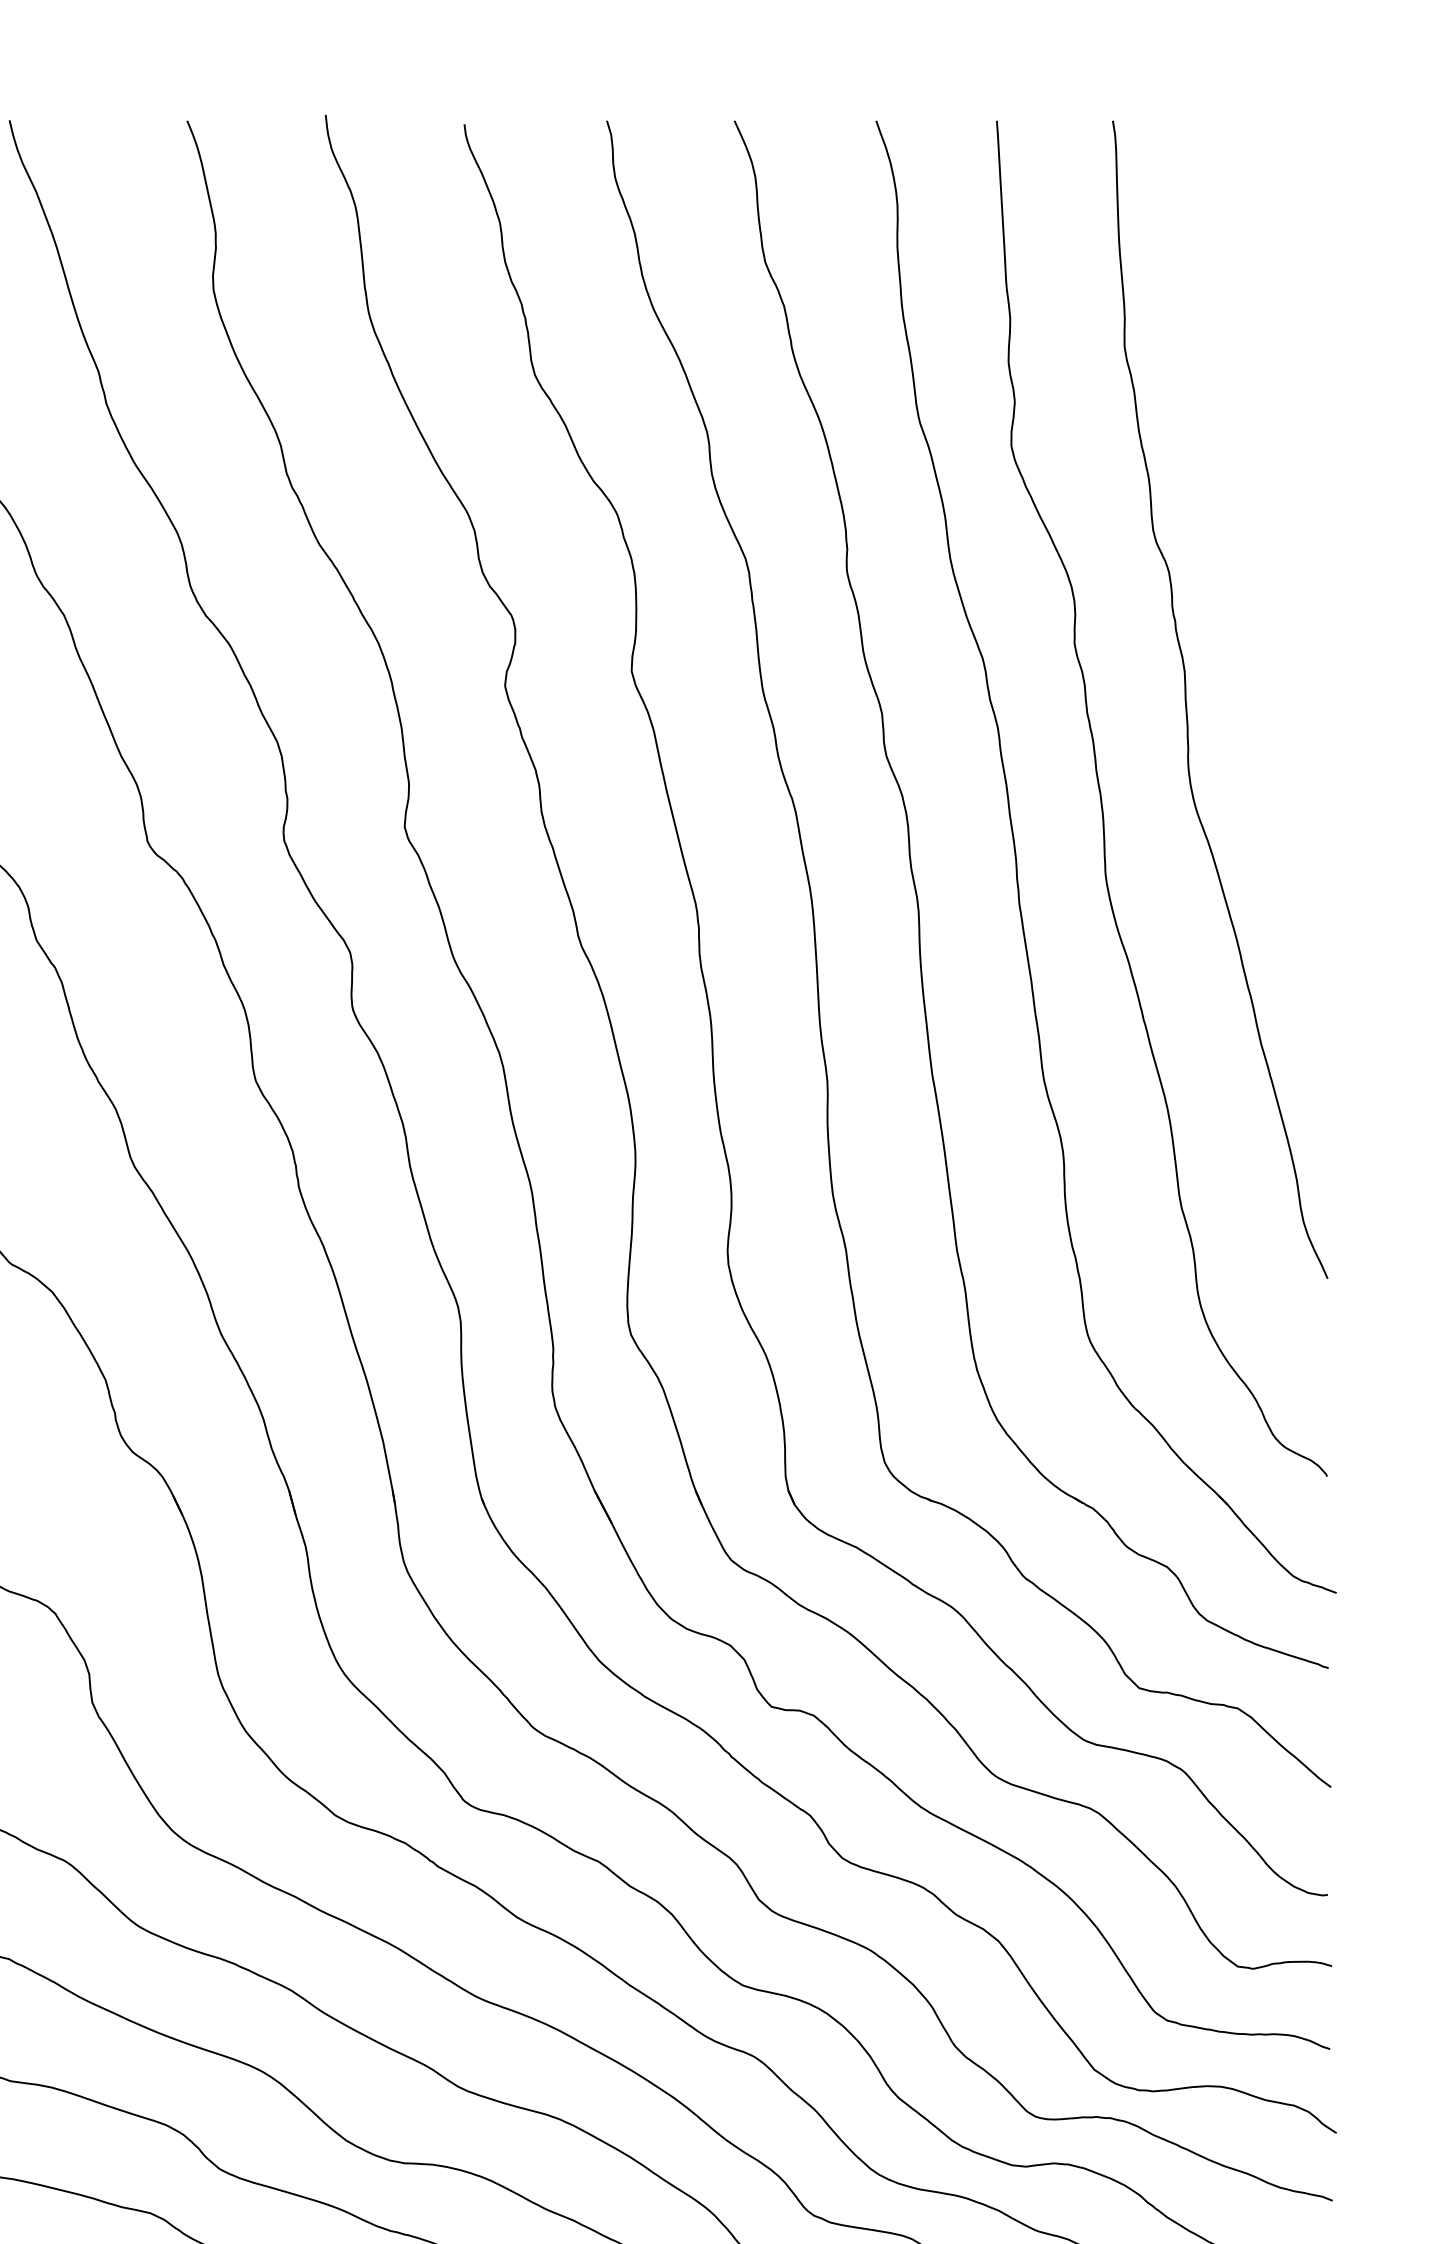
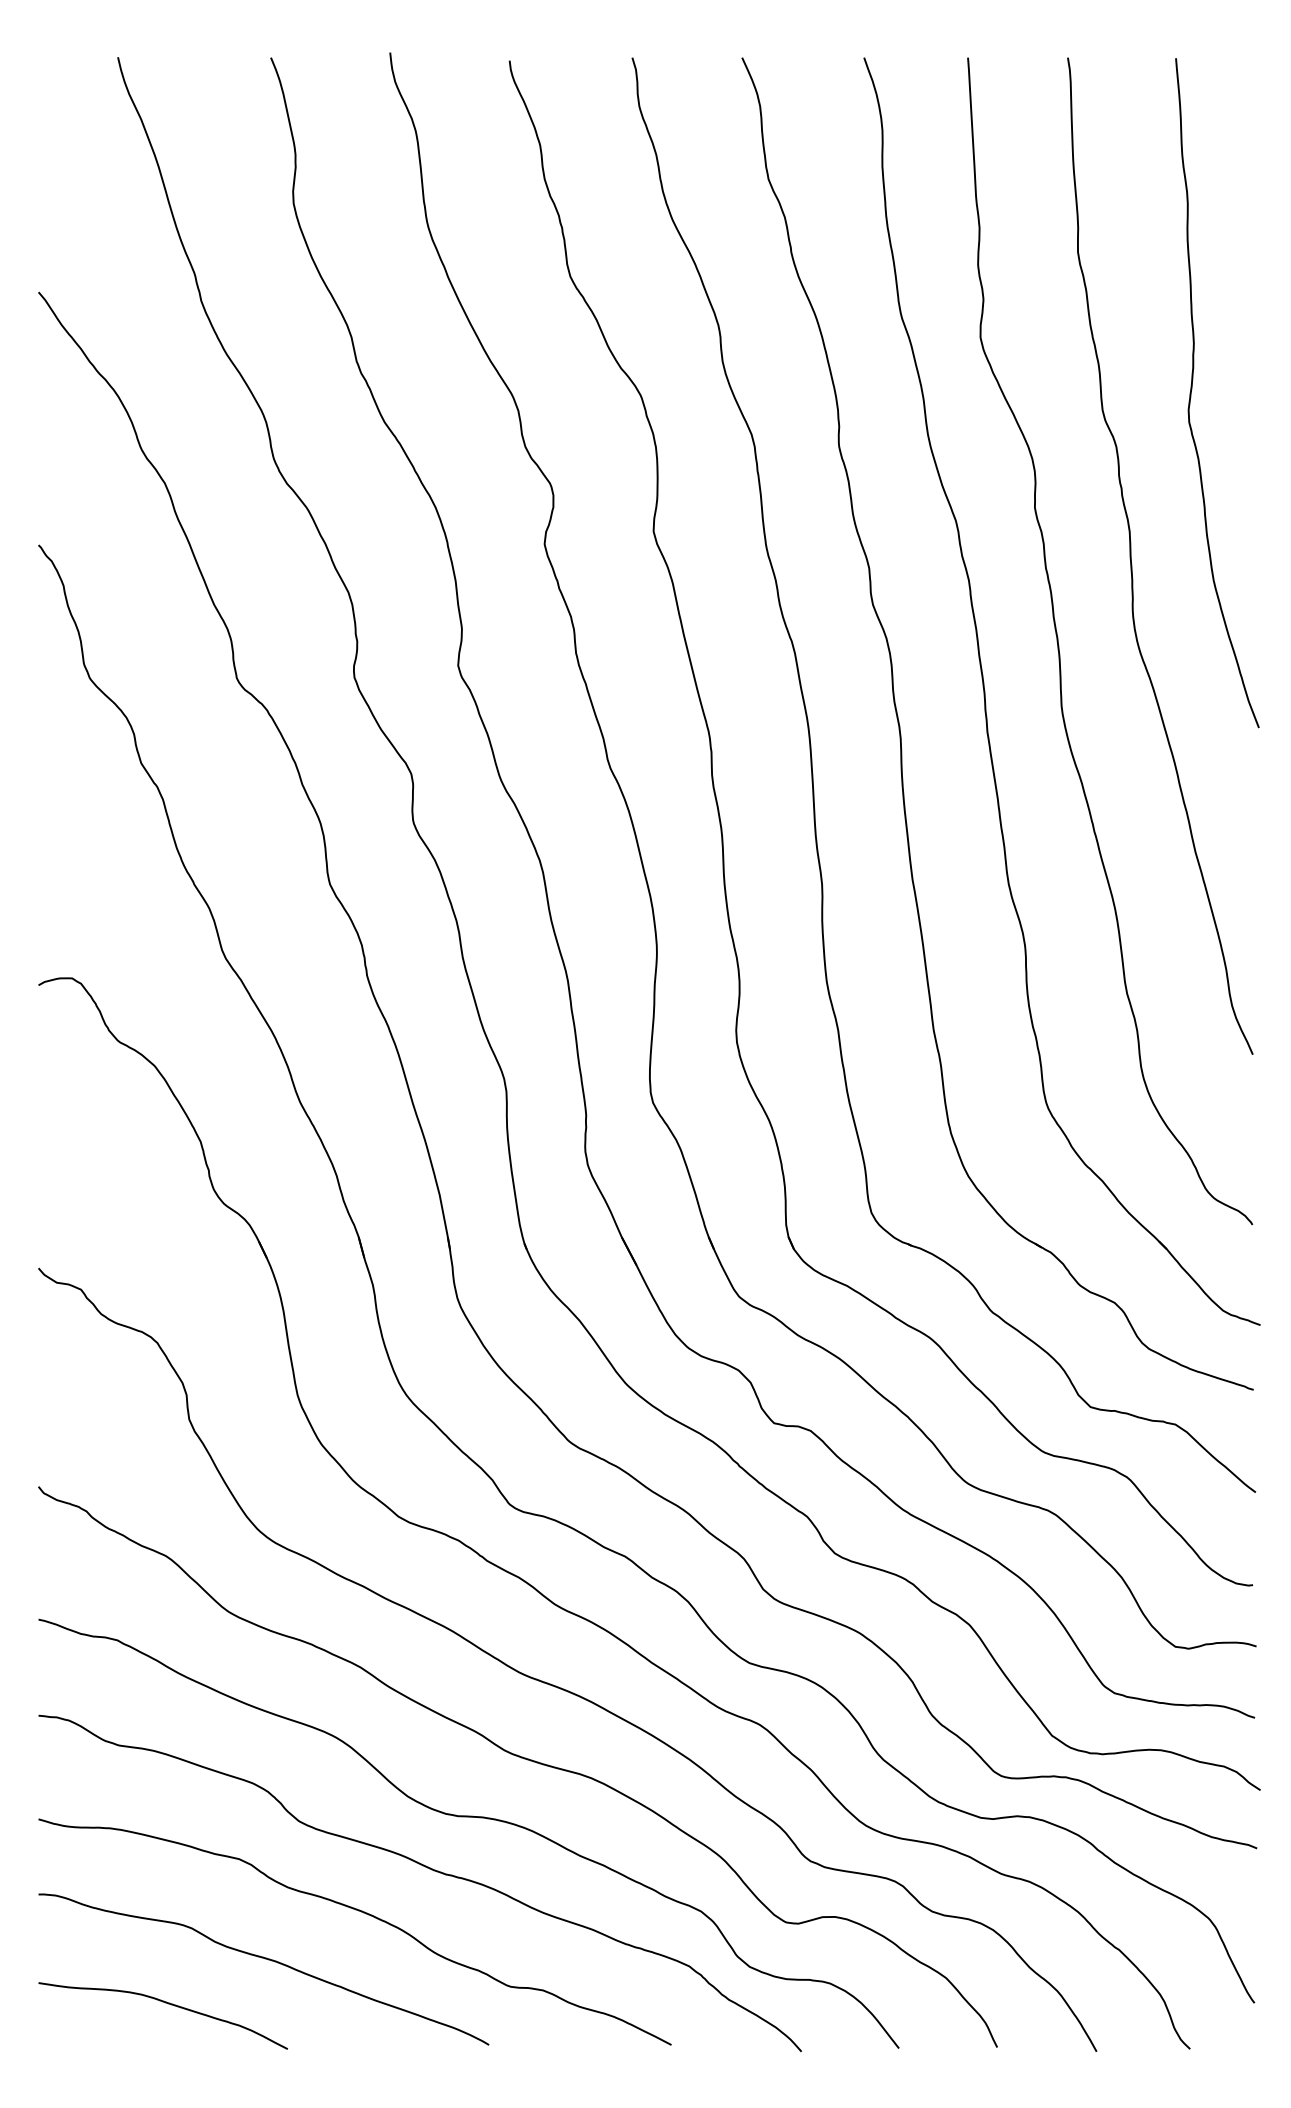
curve: (1257, 506) -> (1192, 389), added

